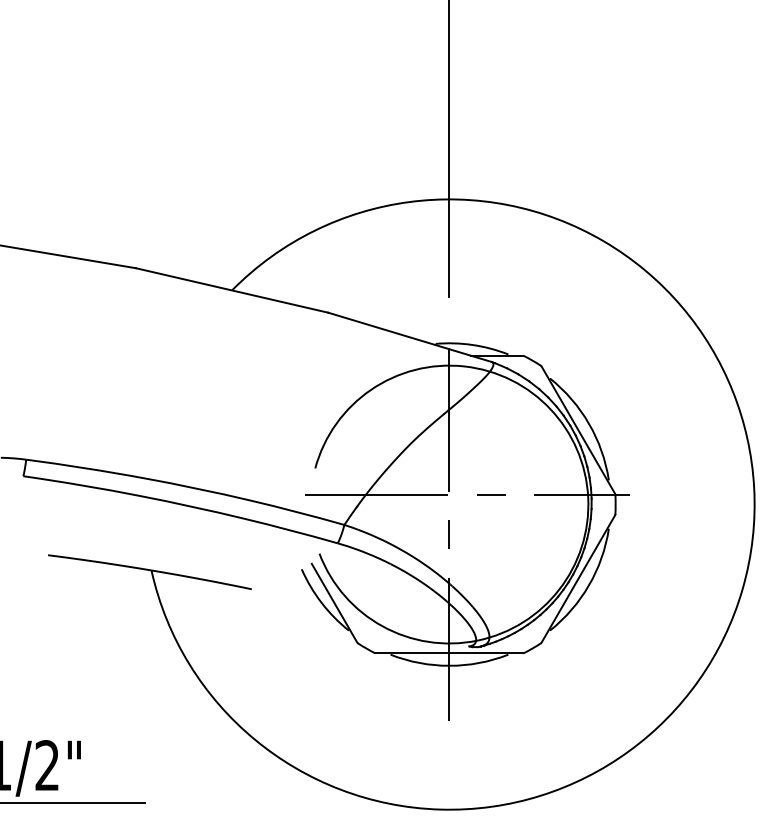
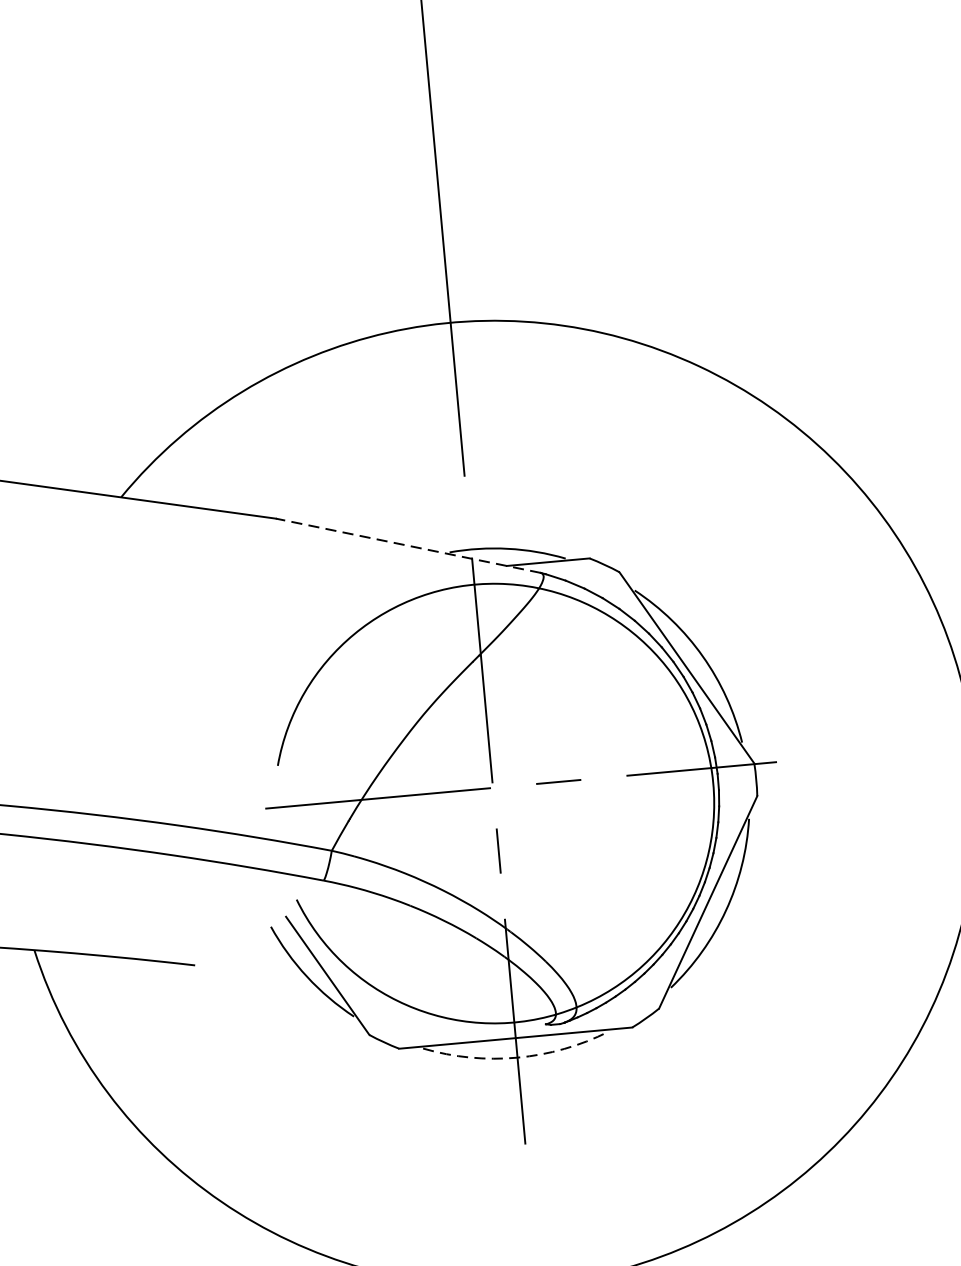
line: (410, 337) -> (409, 545), solid -> dashed
arc: (449, 665) -> (517, 1057), solid -> dashed

